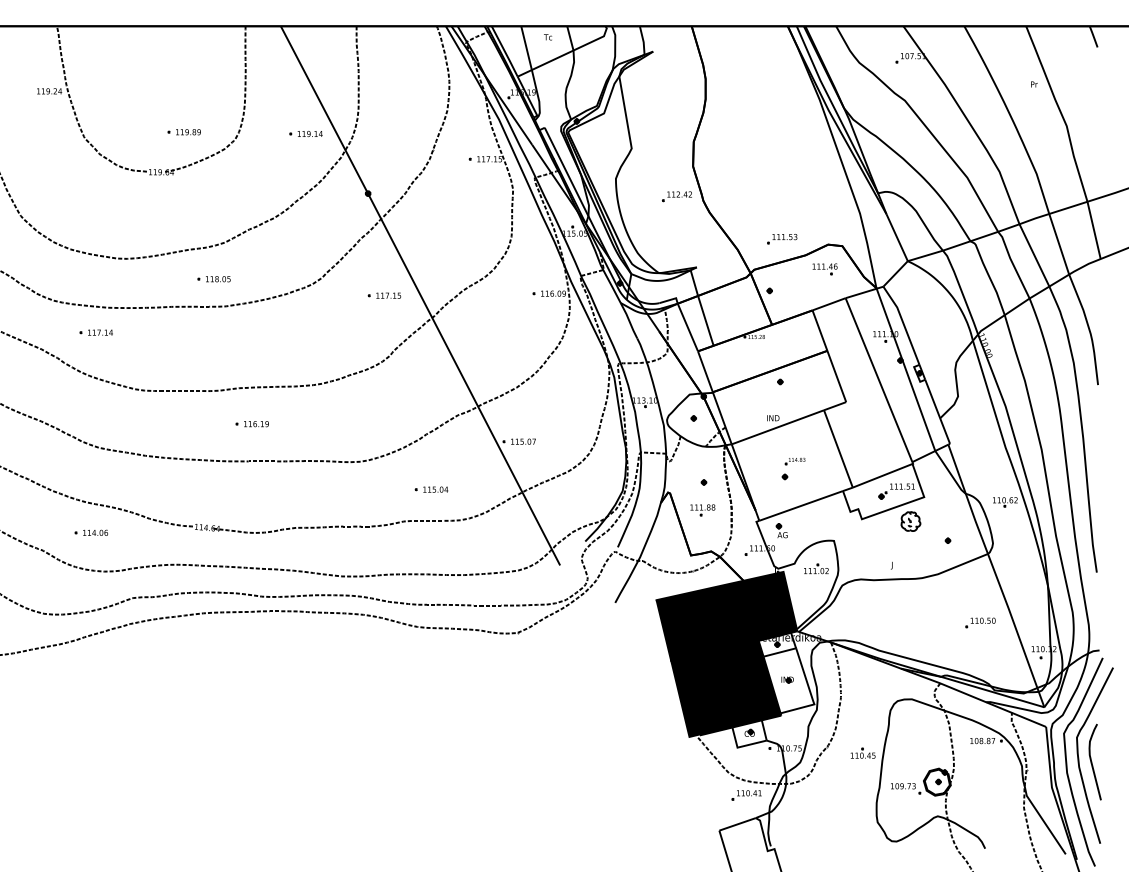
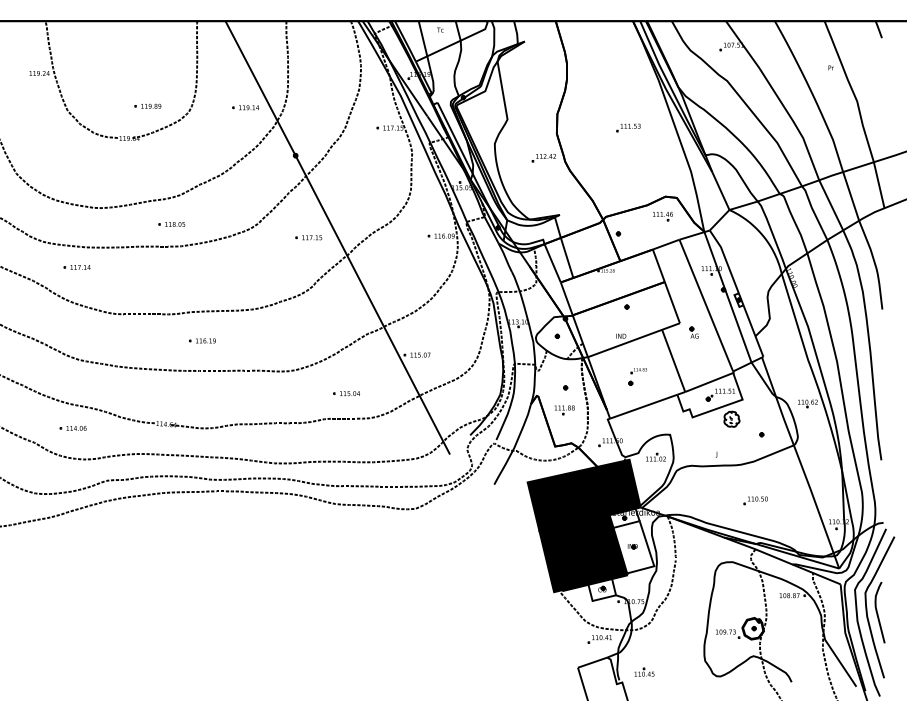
part: (782, 239) -> (628, 128), moved
part: (781, 530) -> (693, 332), moved
part: (980, 622) -> (755, 500), moved
part: (862, 752) -> (644, 671), moved

